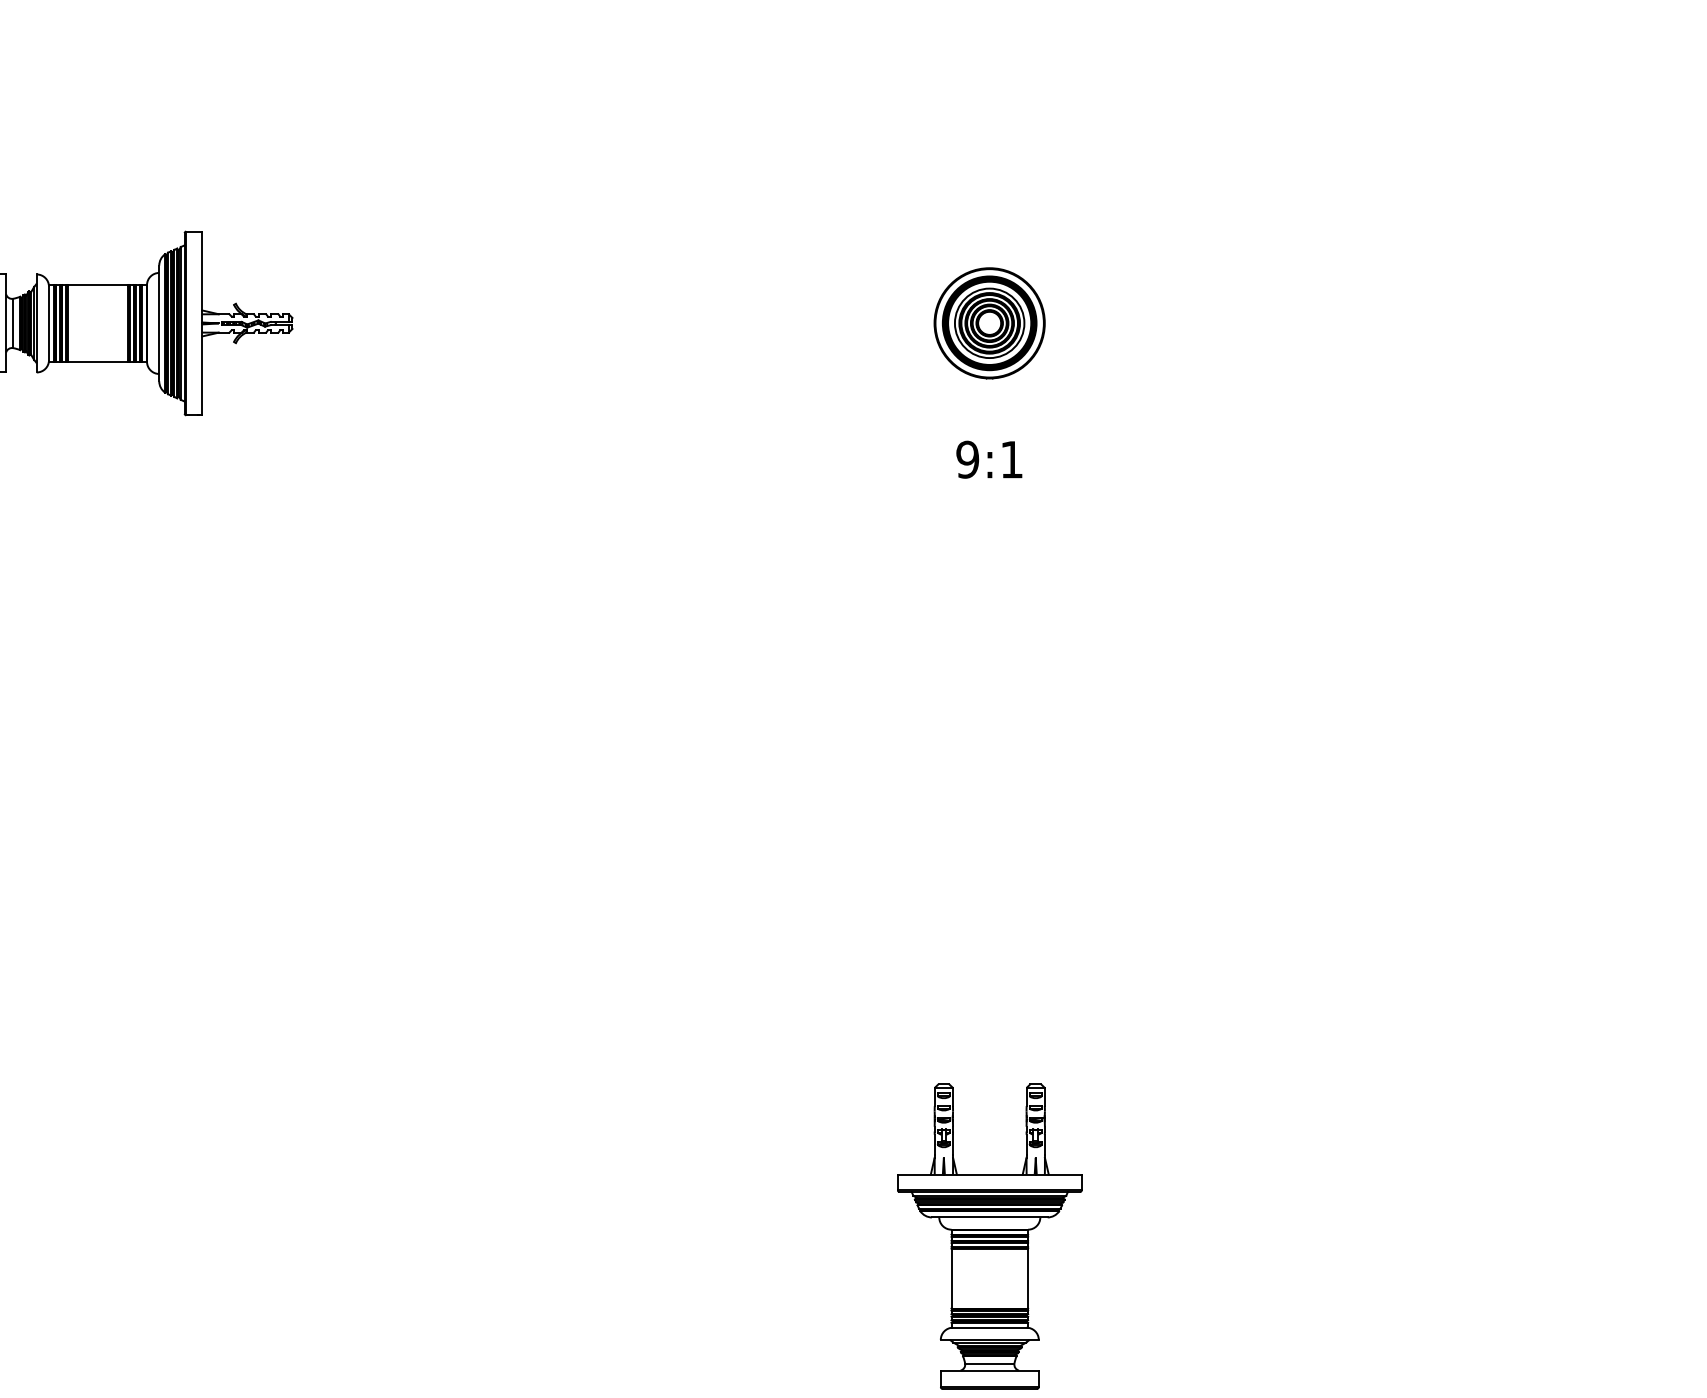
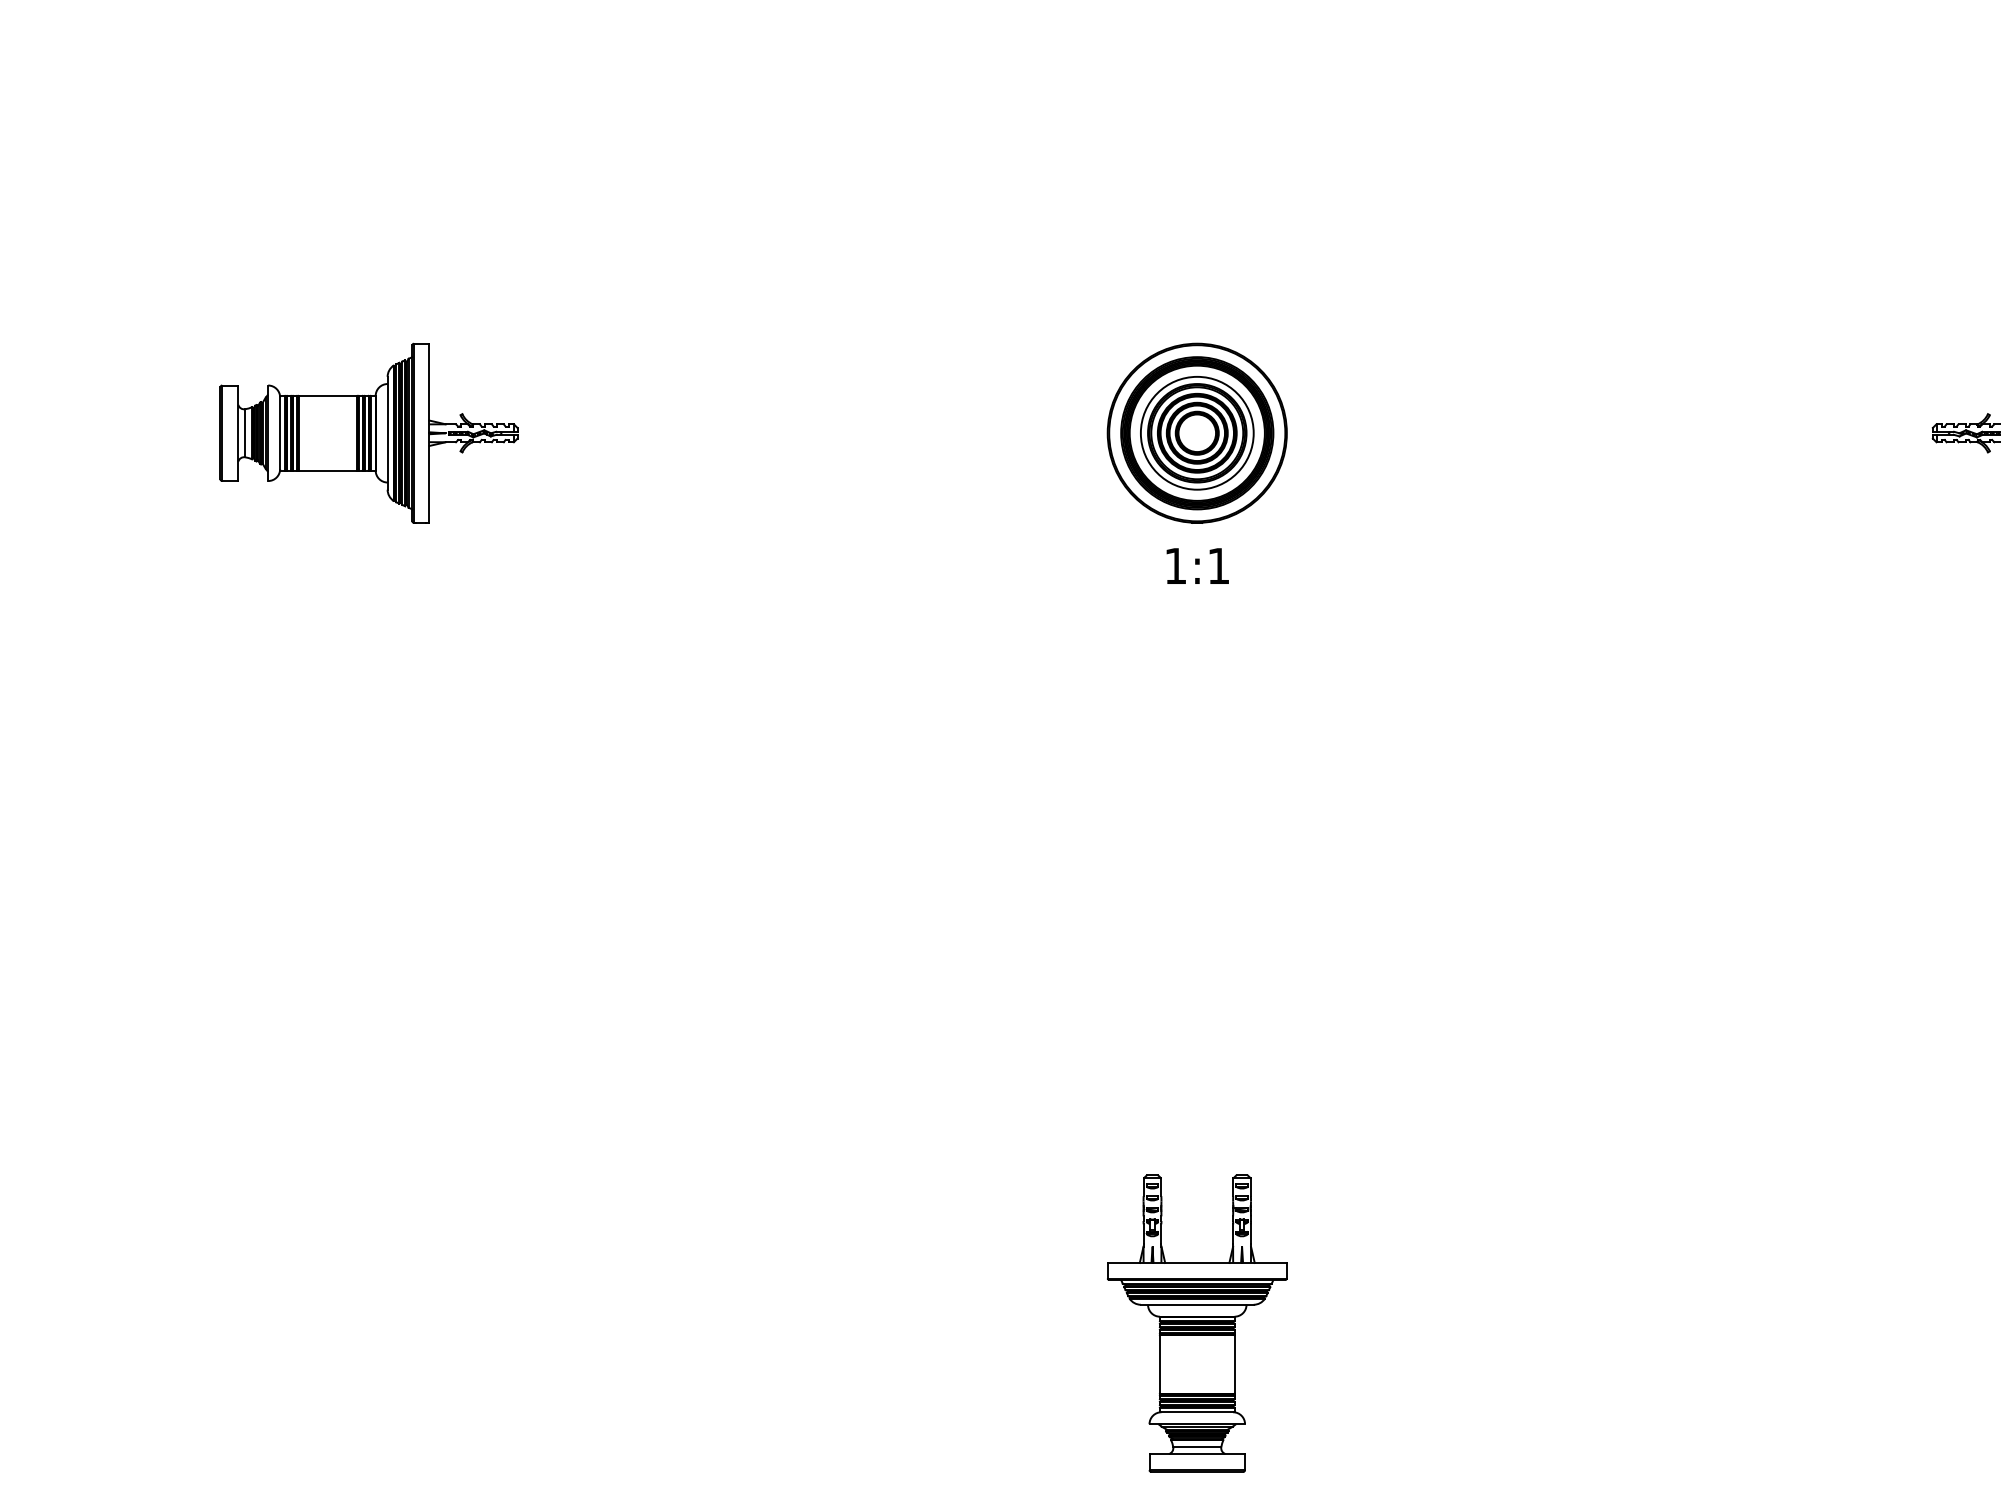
part: (988, 322) -> (1196, 432), size x1.67
text: (967, 459) -> (1175, 565), 9:1 -> 1:1

